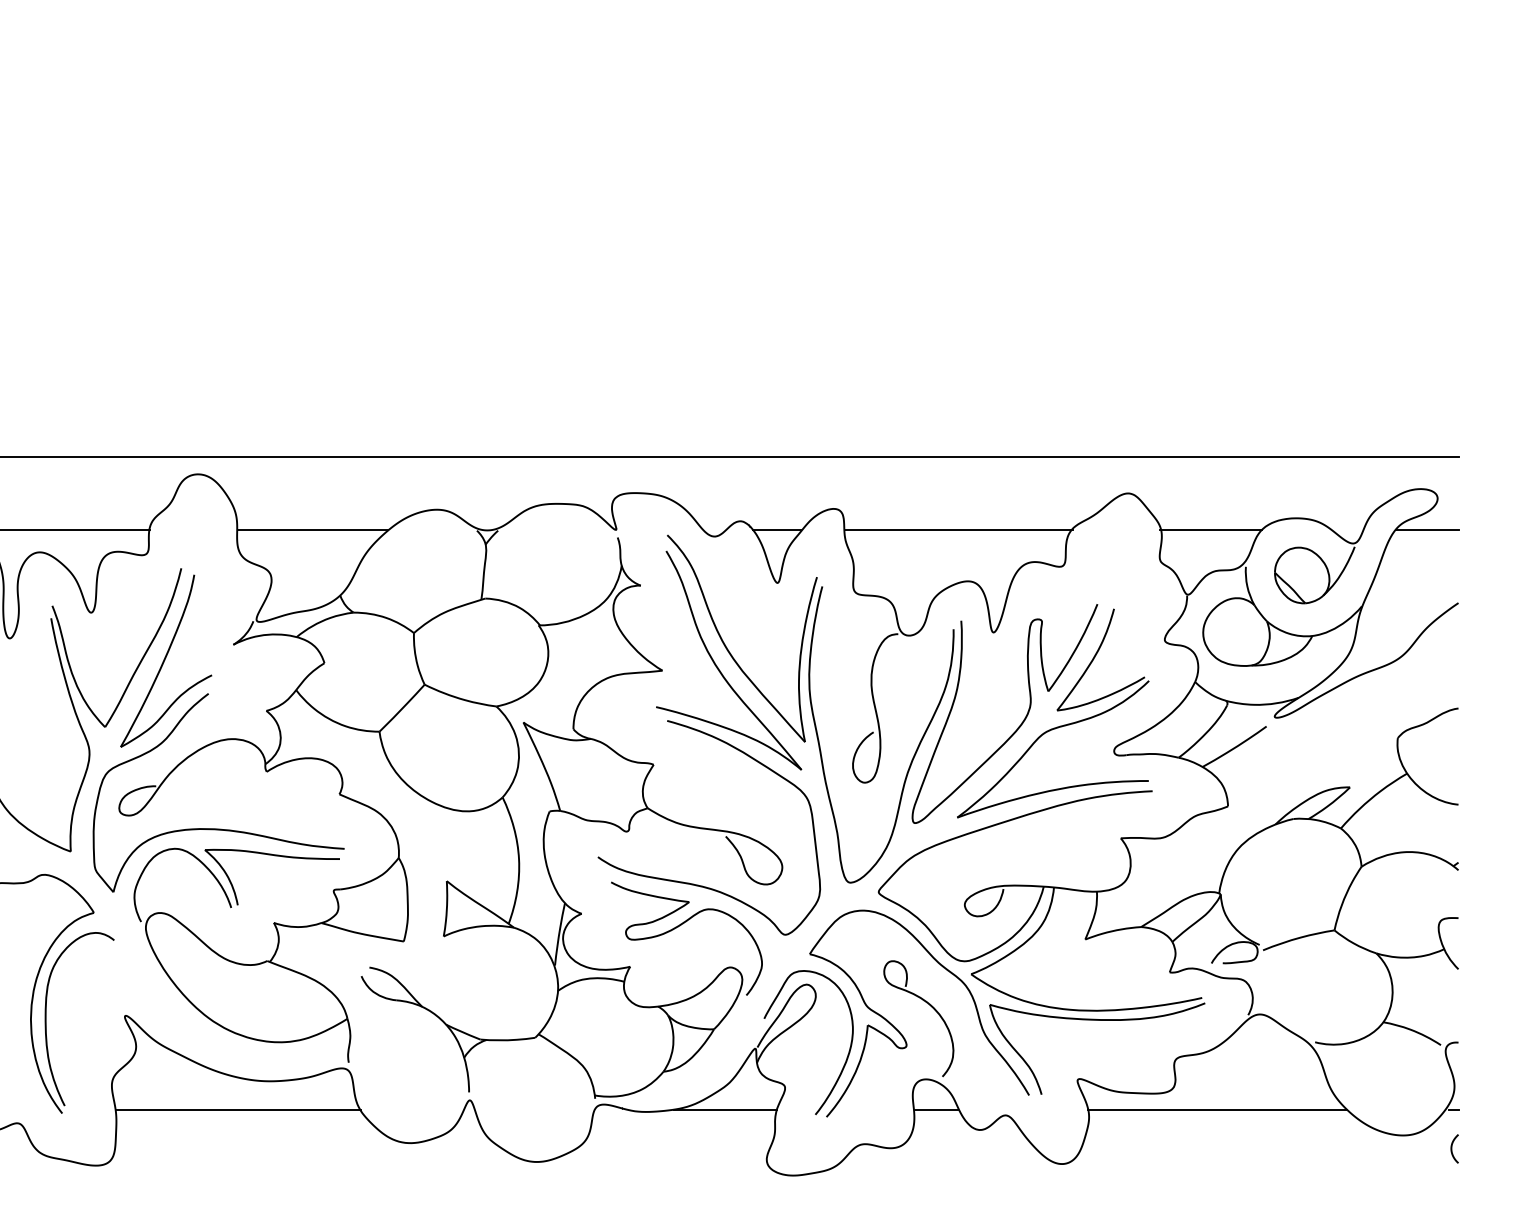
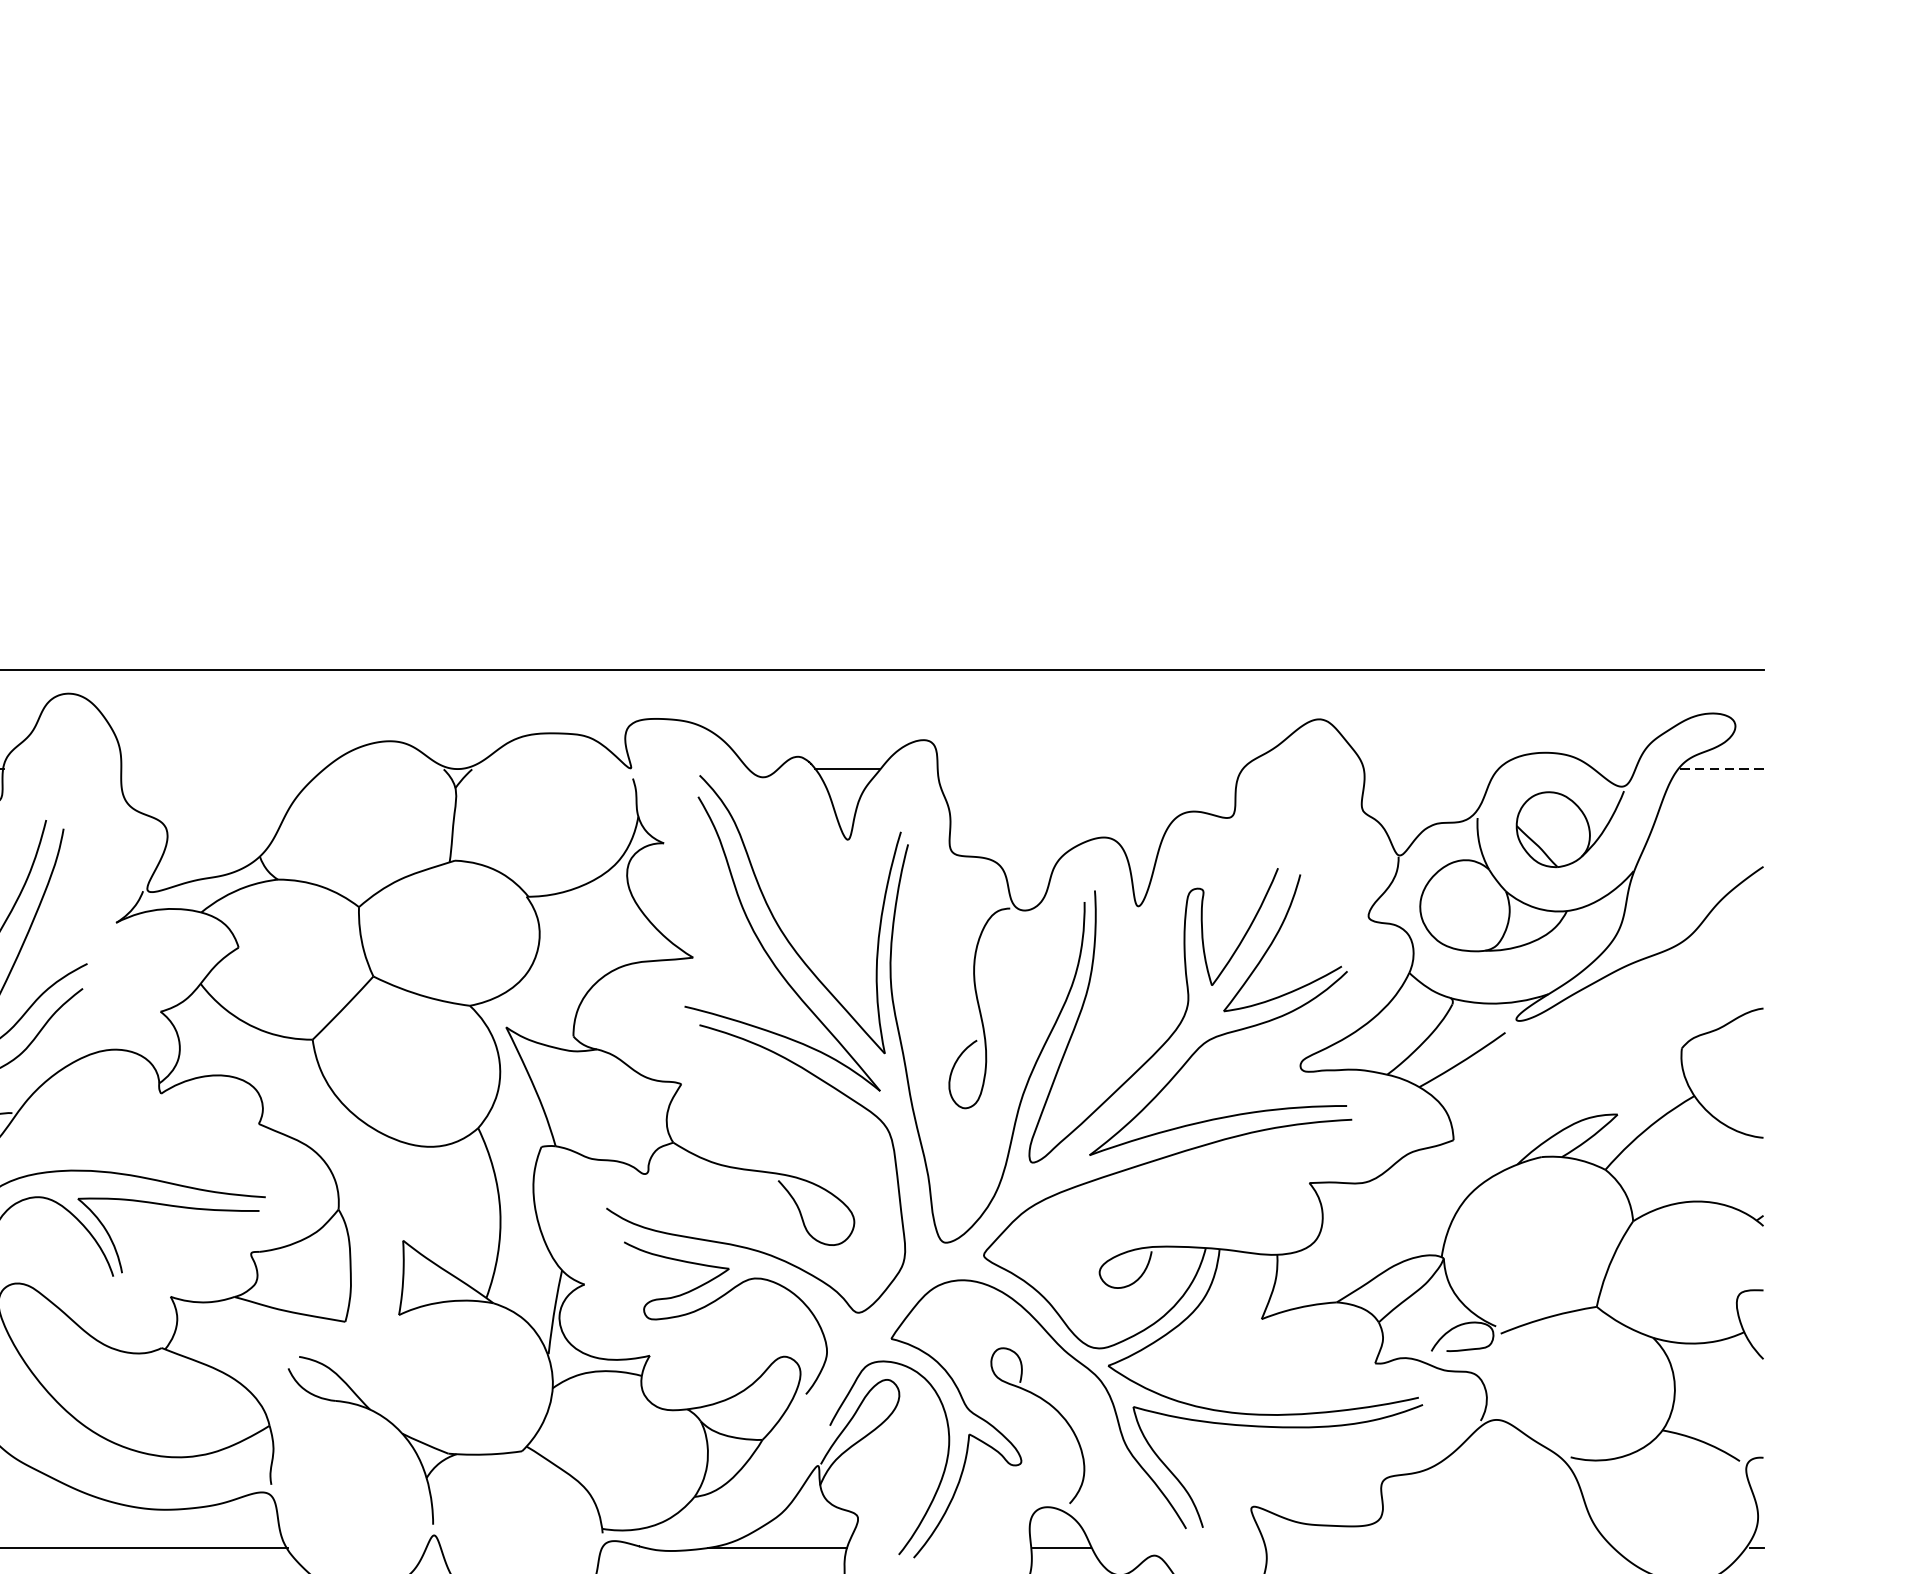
line: (312, 530) -> (222, 769), removed
line: (958, 530) -> (1091, 769), removed
line: (1210, 530) -> (1430, 769), removed
line: (1426, 530) -> (1720, 769), solid -> dashed
line: (1216, 1109) -> (1438, 1547), removed

